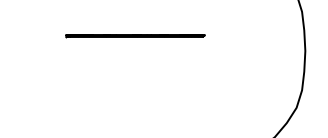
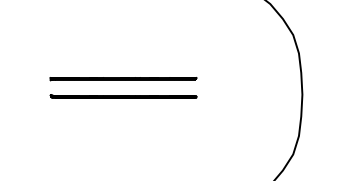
line: (135, 52) -> (123, 96), added

